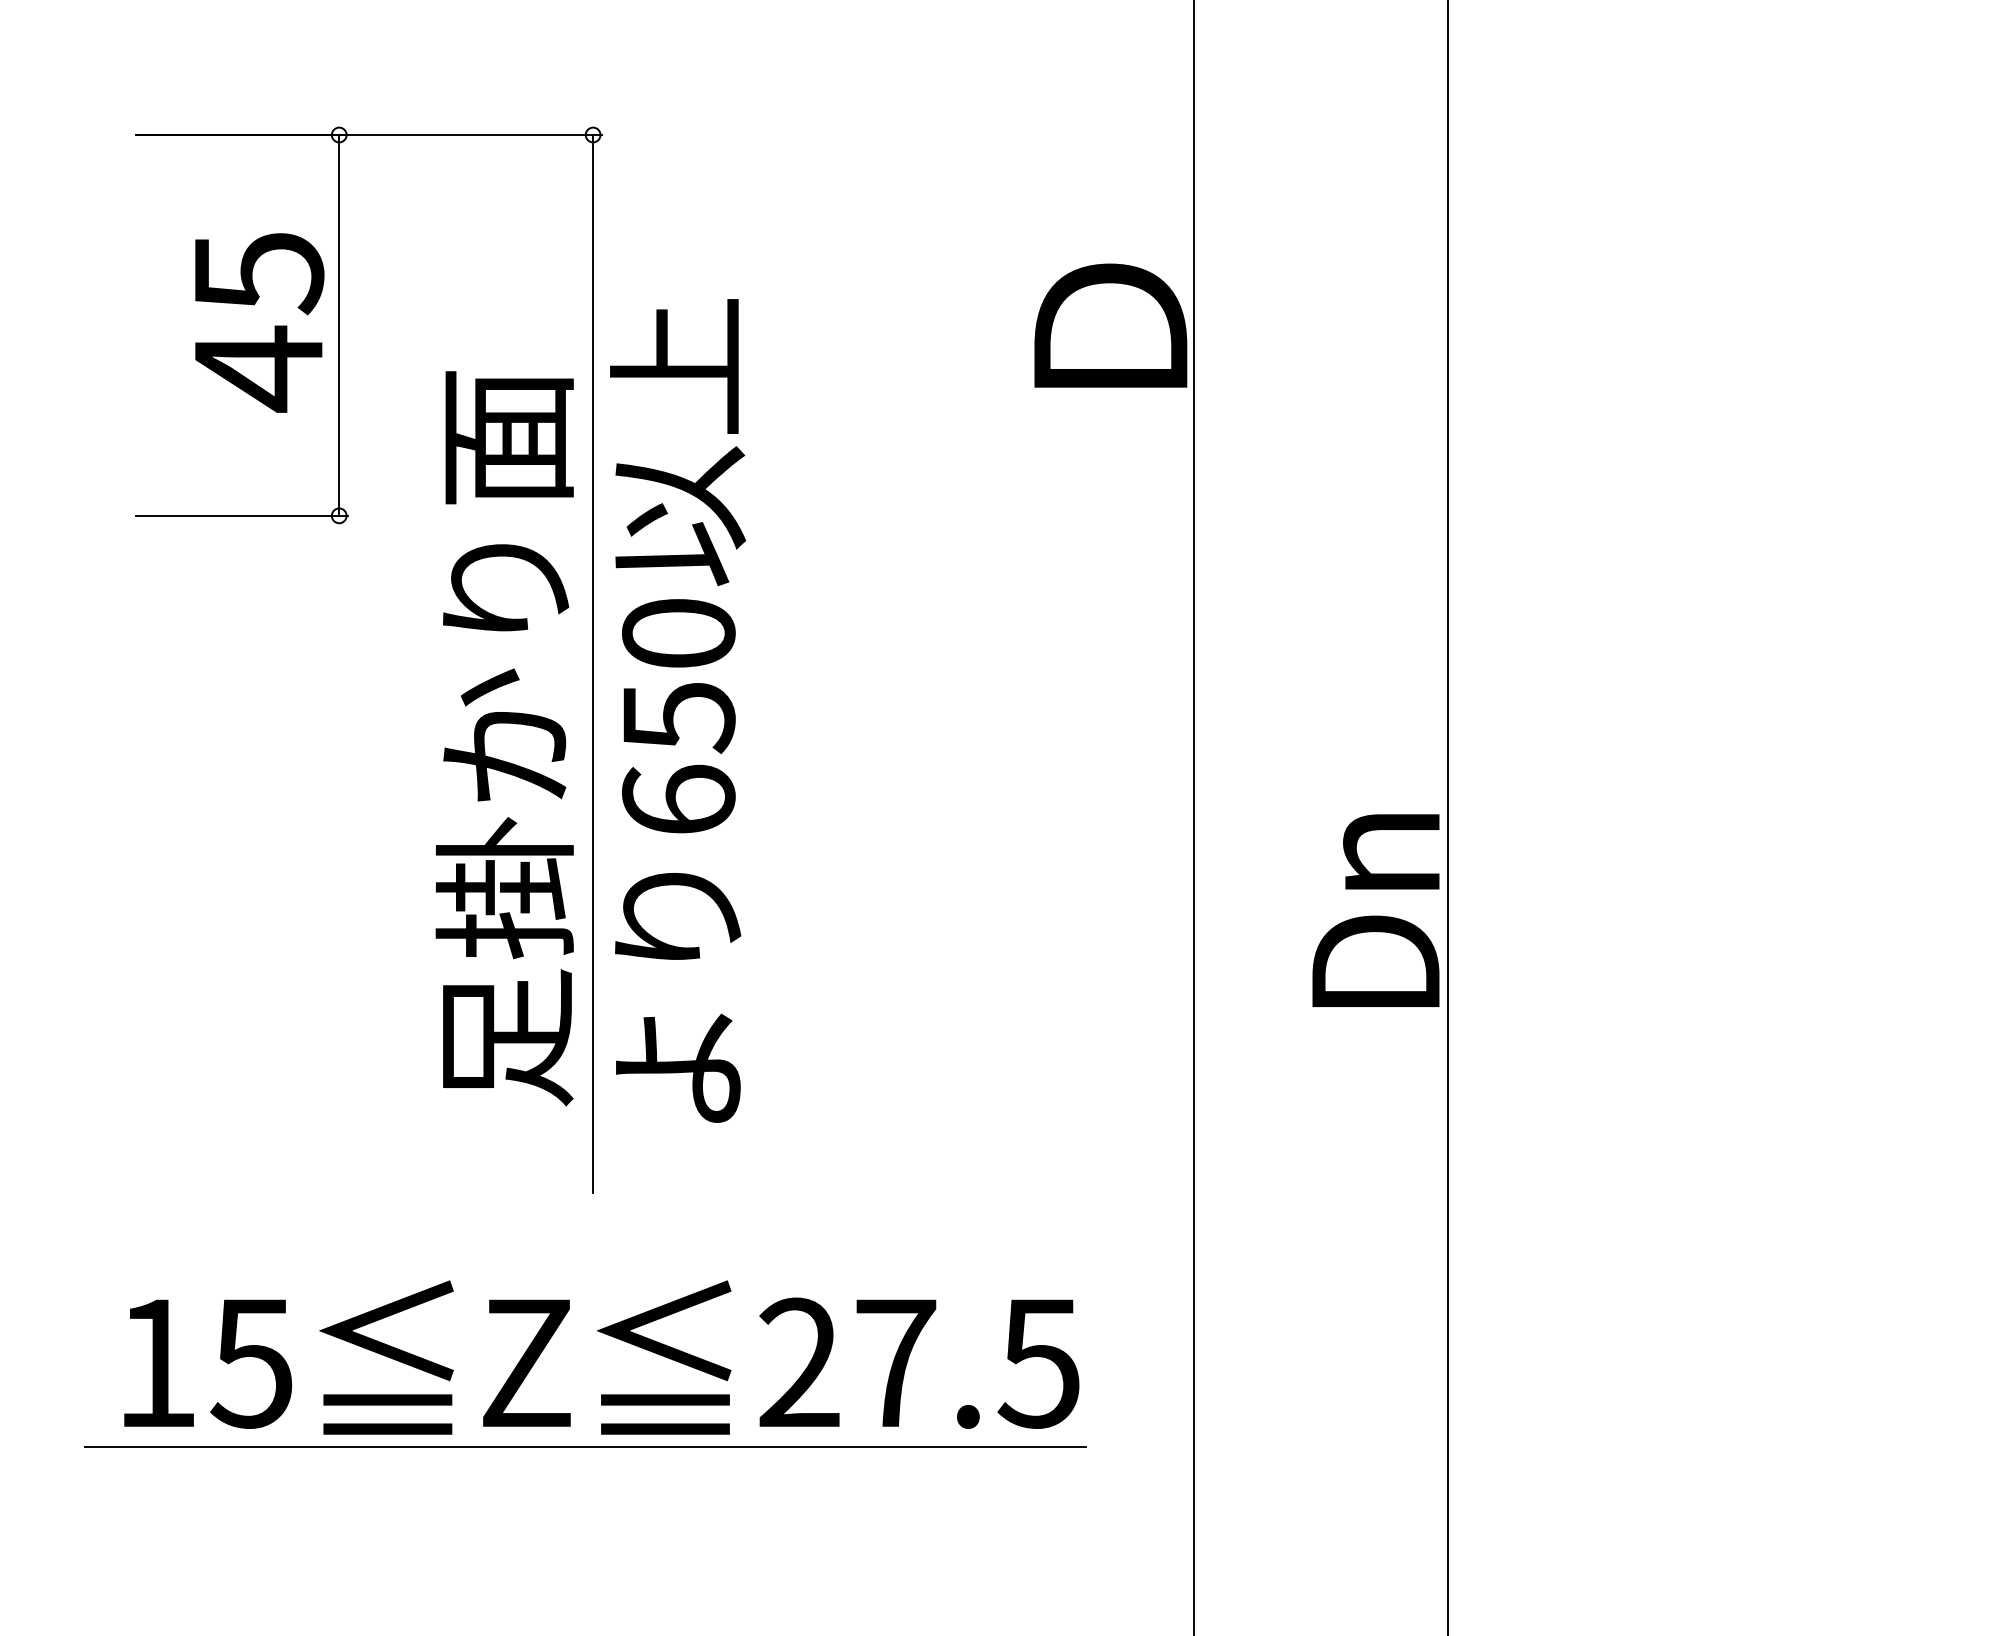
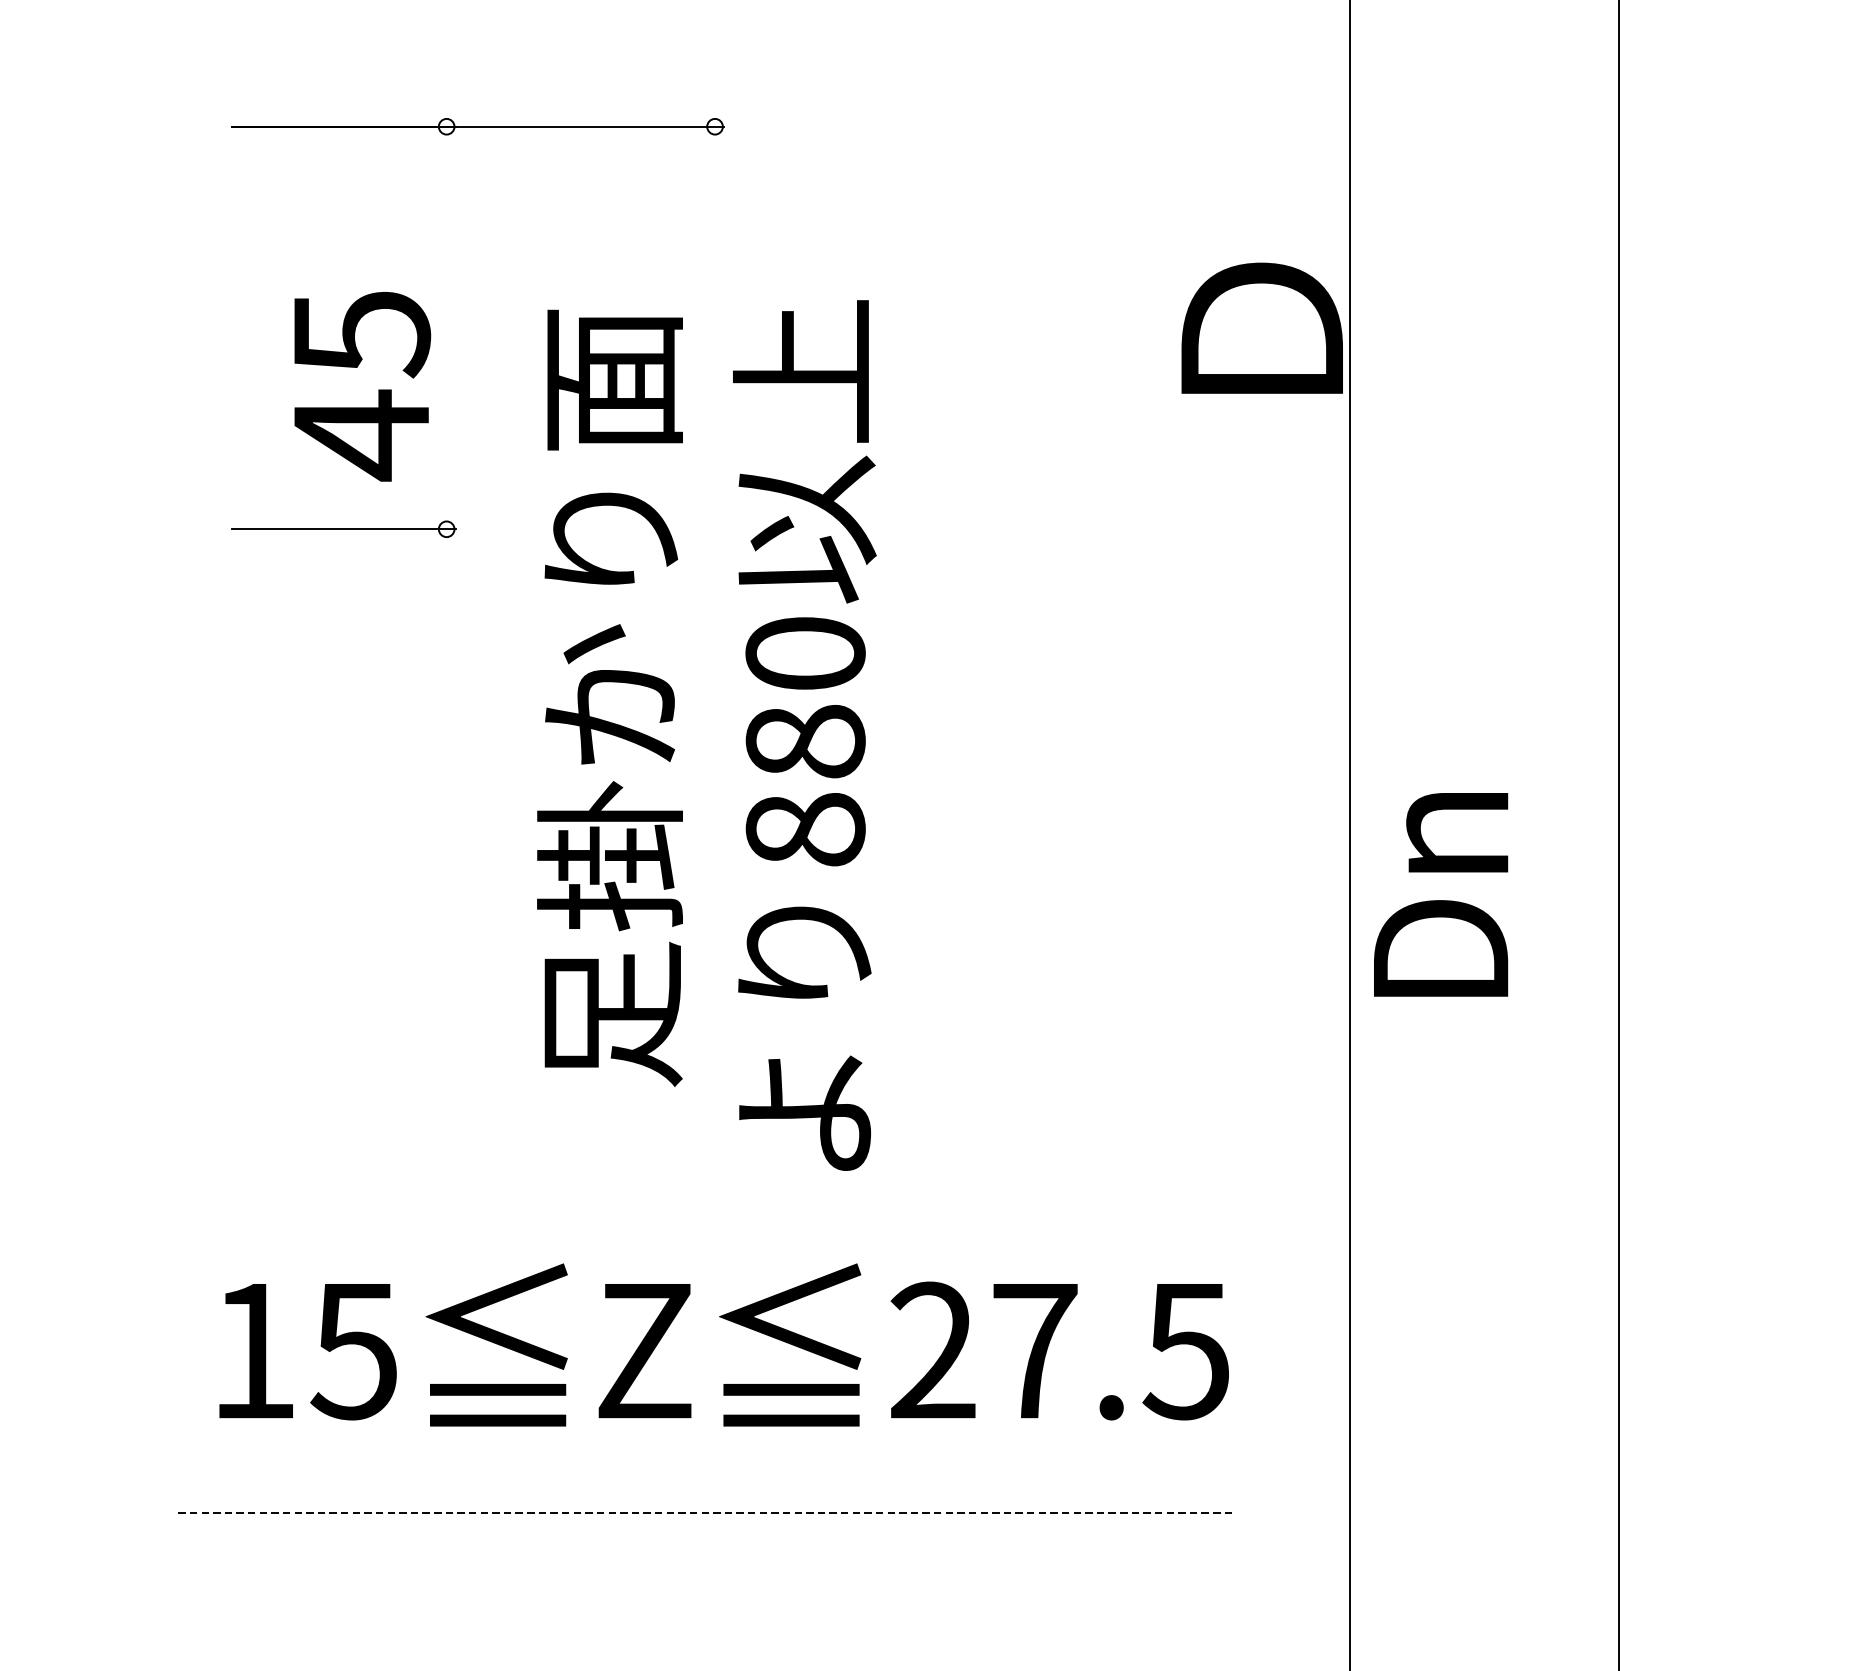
text: (259, 322) -> (362, 386), moved
line: (339, 325) -> (446, 328), removed
line: (593, 663) -> (715, 685), removed
text: (504, 738) -> (609, 698), moved
text: (678, 758) -> (805, 785), 650 -> 880
text: (1375, 910) -> (1440, 894), moved
text: (601, 1357) -> (723, 1344), moved
line: (586, 1446) -> (708, 1512), solid -> dashed

